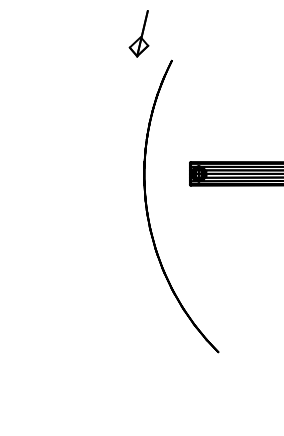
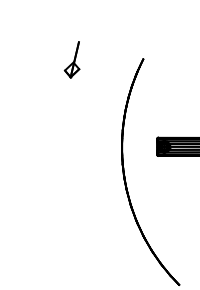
part: (138, 33) -> (71, 59), moved

